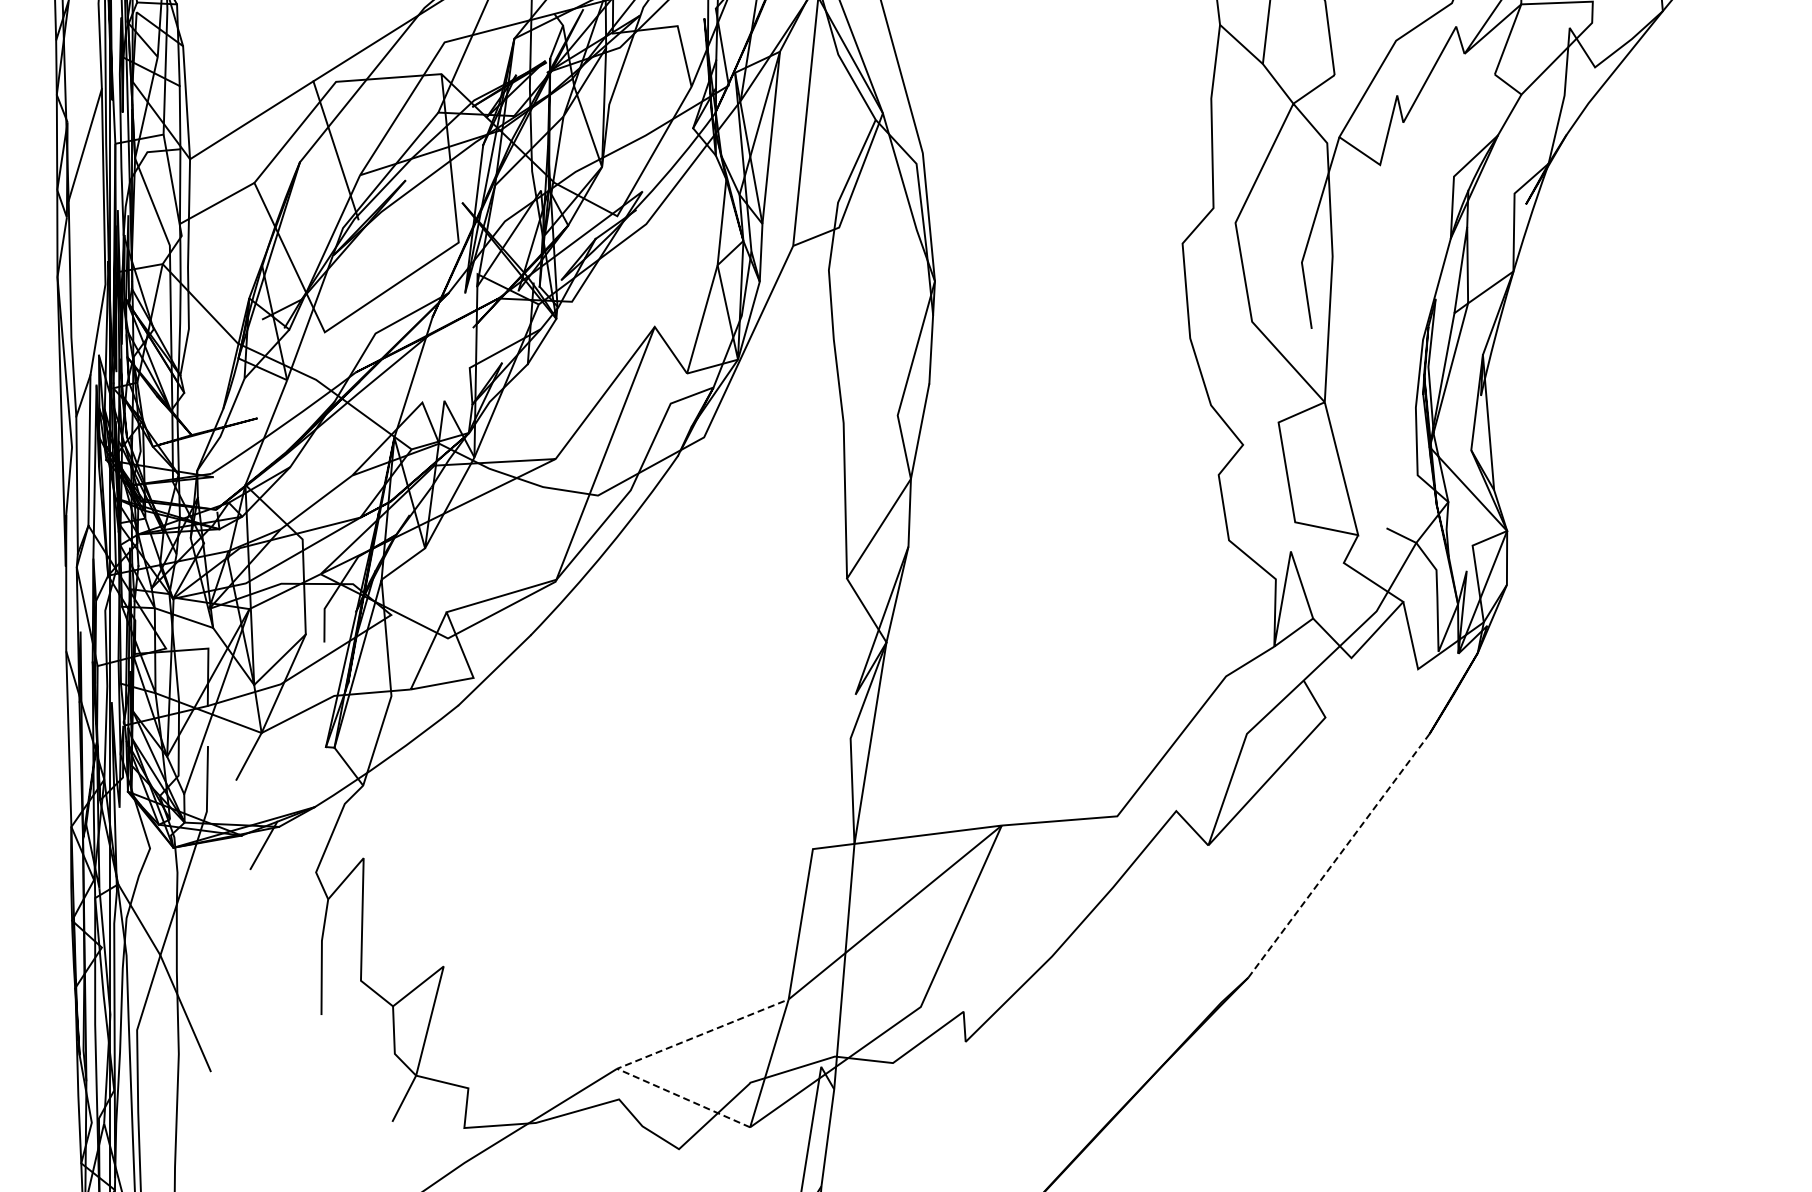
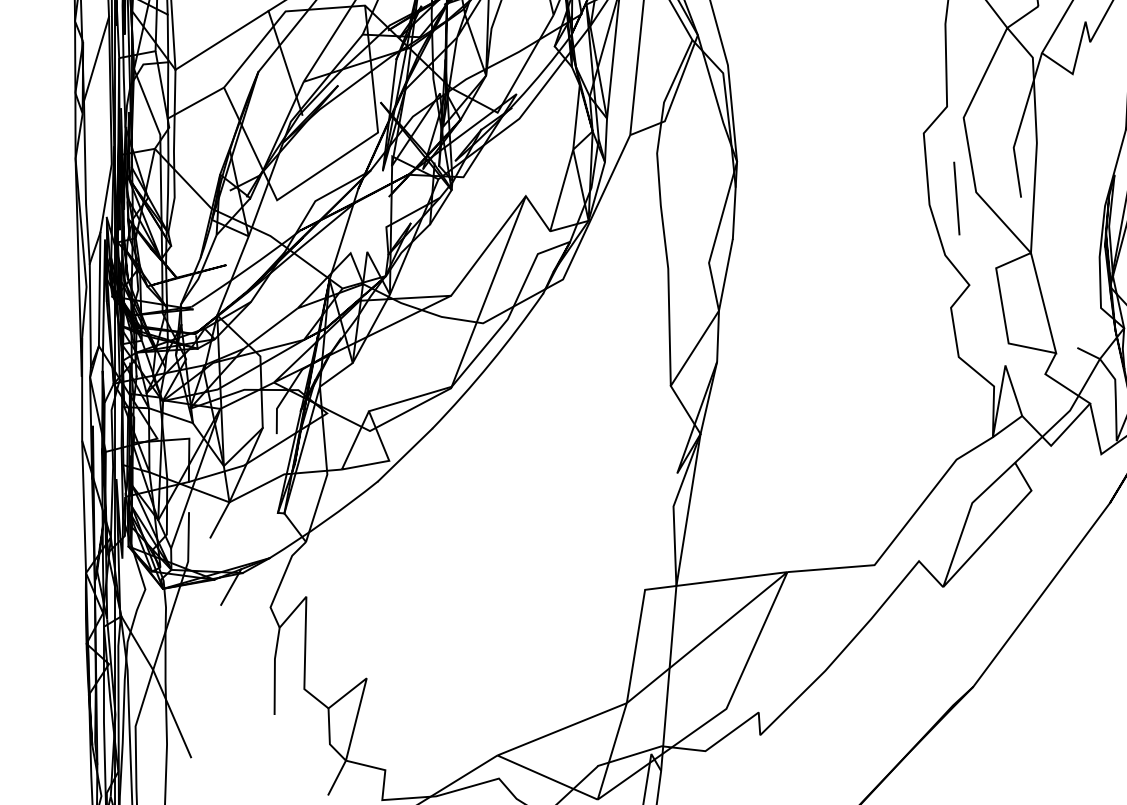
line: (1226, 329) -> (956, 198), added
line: (1338, 855) -> (1041, 594), dashed -> solid
line: (635, 1061) -> (511, 749), dashed -> solid

